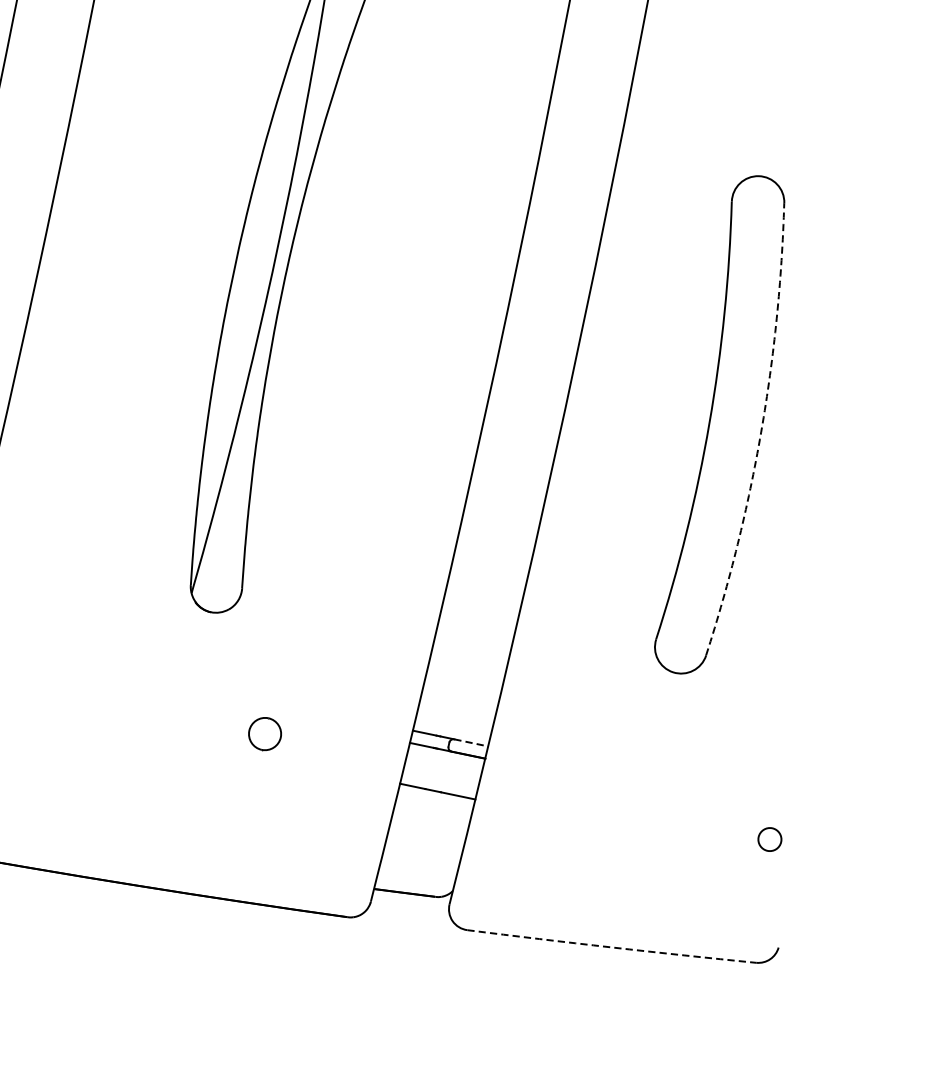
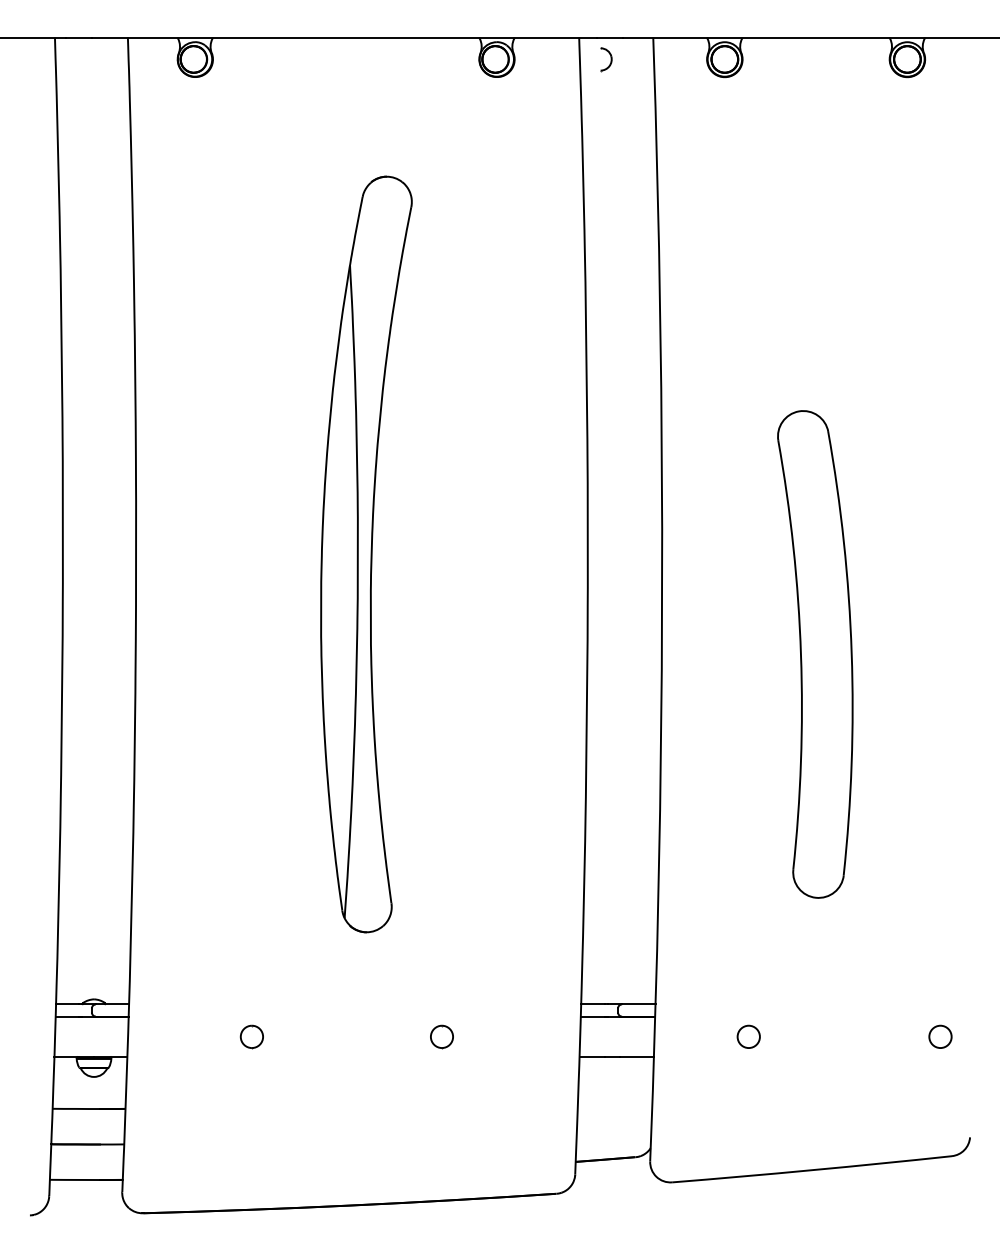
arc: (760, 432) -> (851, 653), dashed -> solid
part: (72, 693) -> (251, 1036), added
part: (264, 733) -> (441, 1036), size x0.71
line: (470, 742) -> (638, 1004), dashed -> solid
circle: (575, 798) -> (748, 1036), added
arc: (612, 947) -> (812, 1170), dashed -> solid

